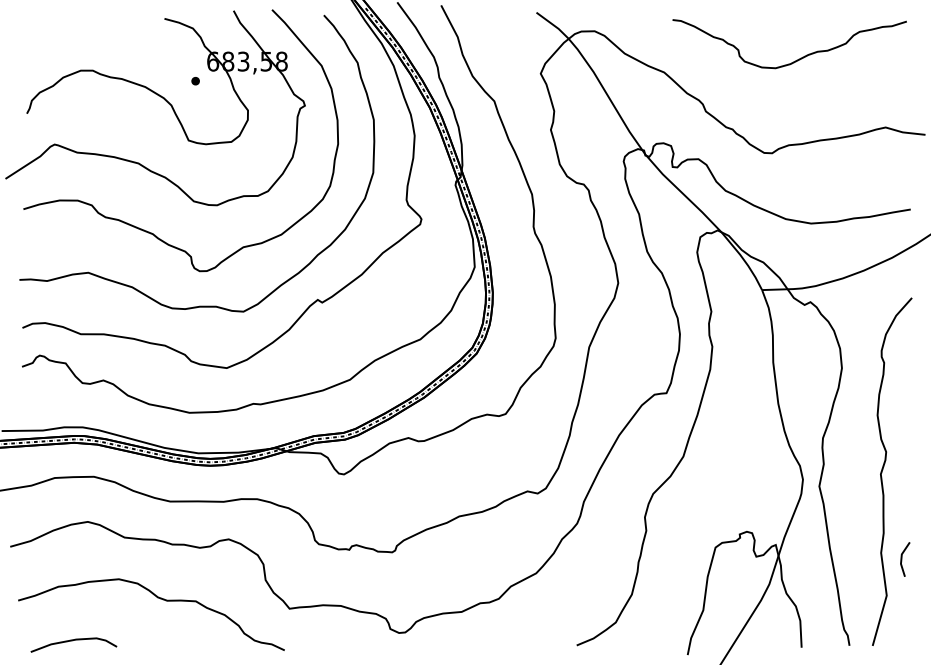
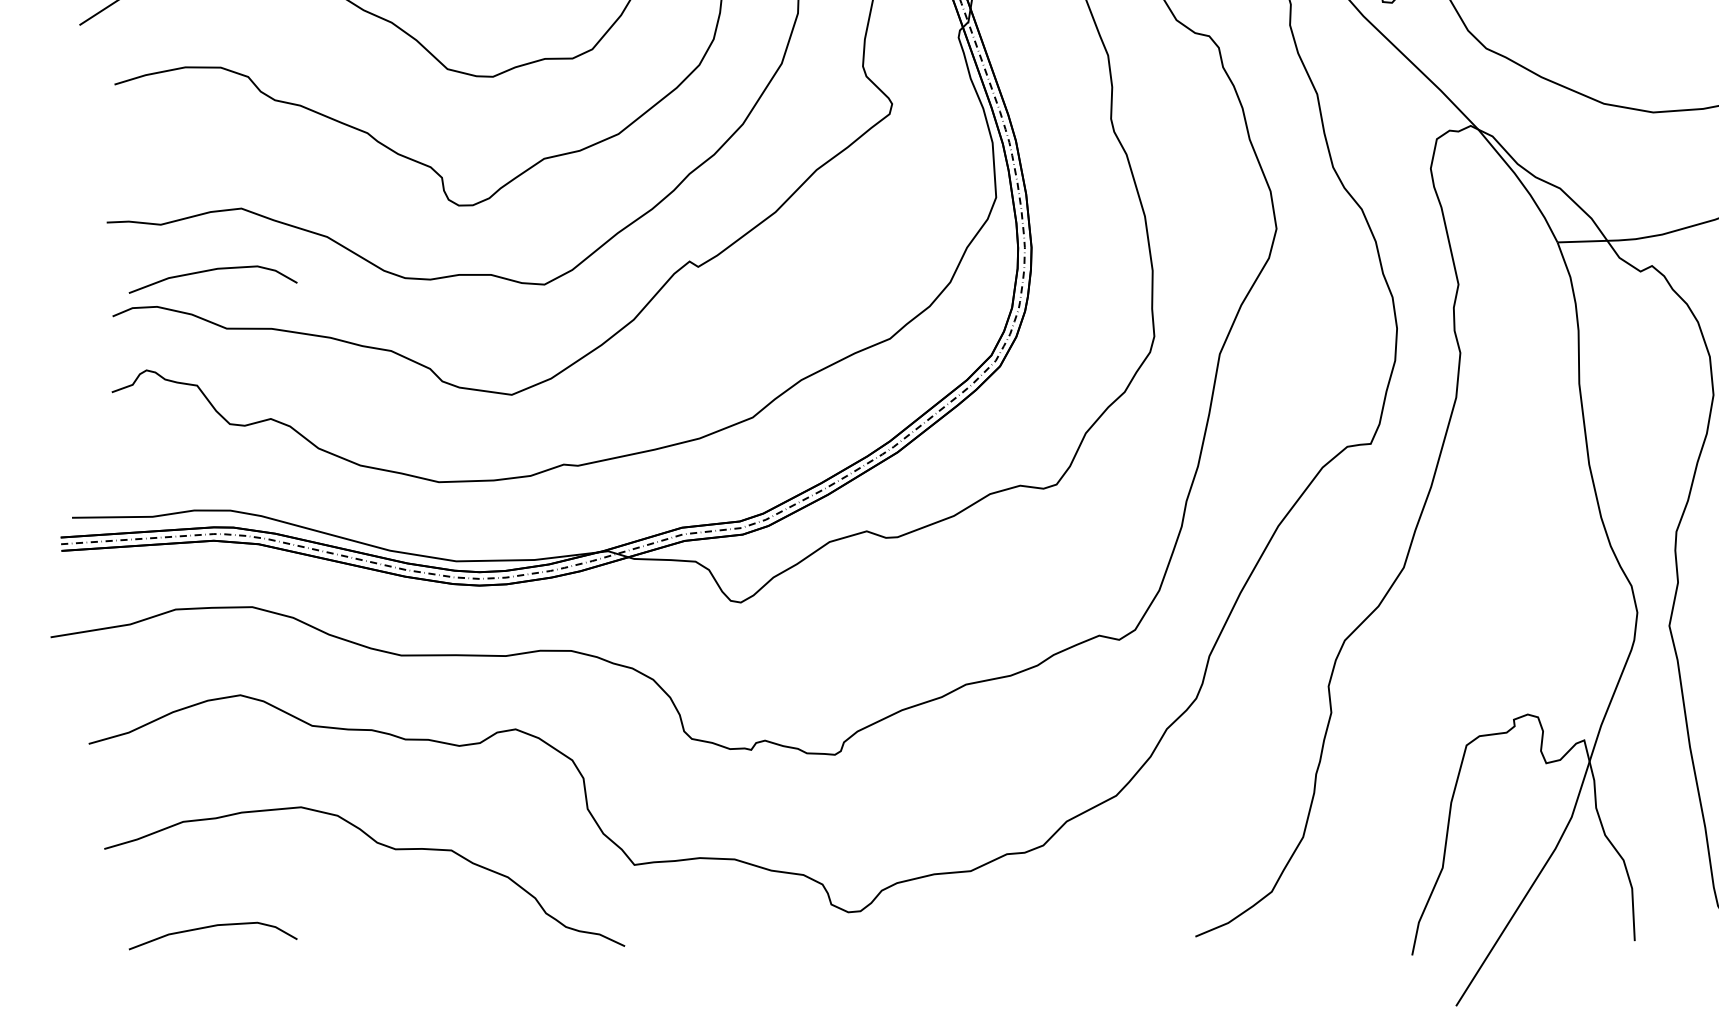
curve: (72, 305) -> (210, 272), added

